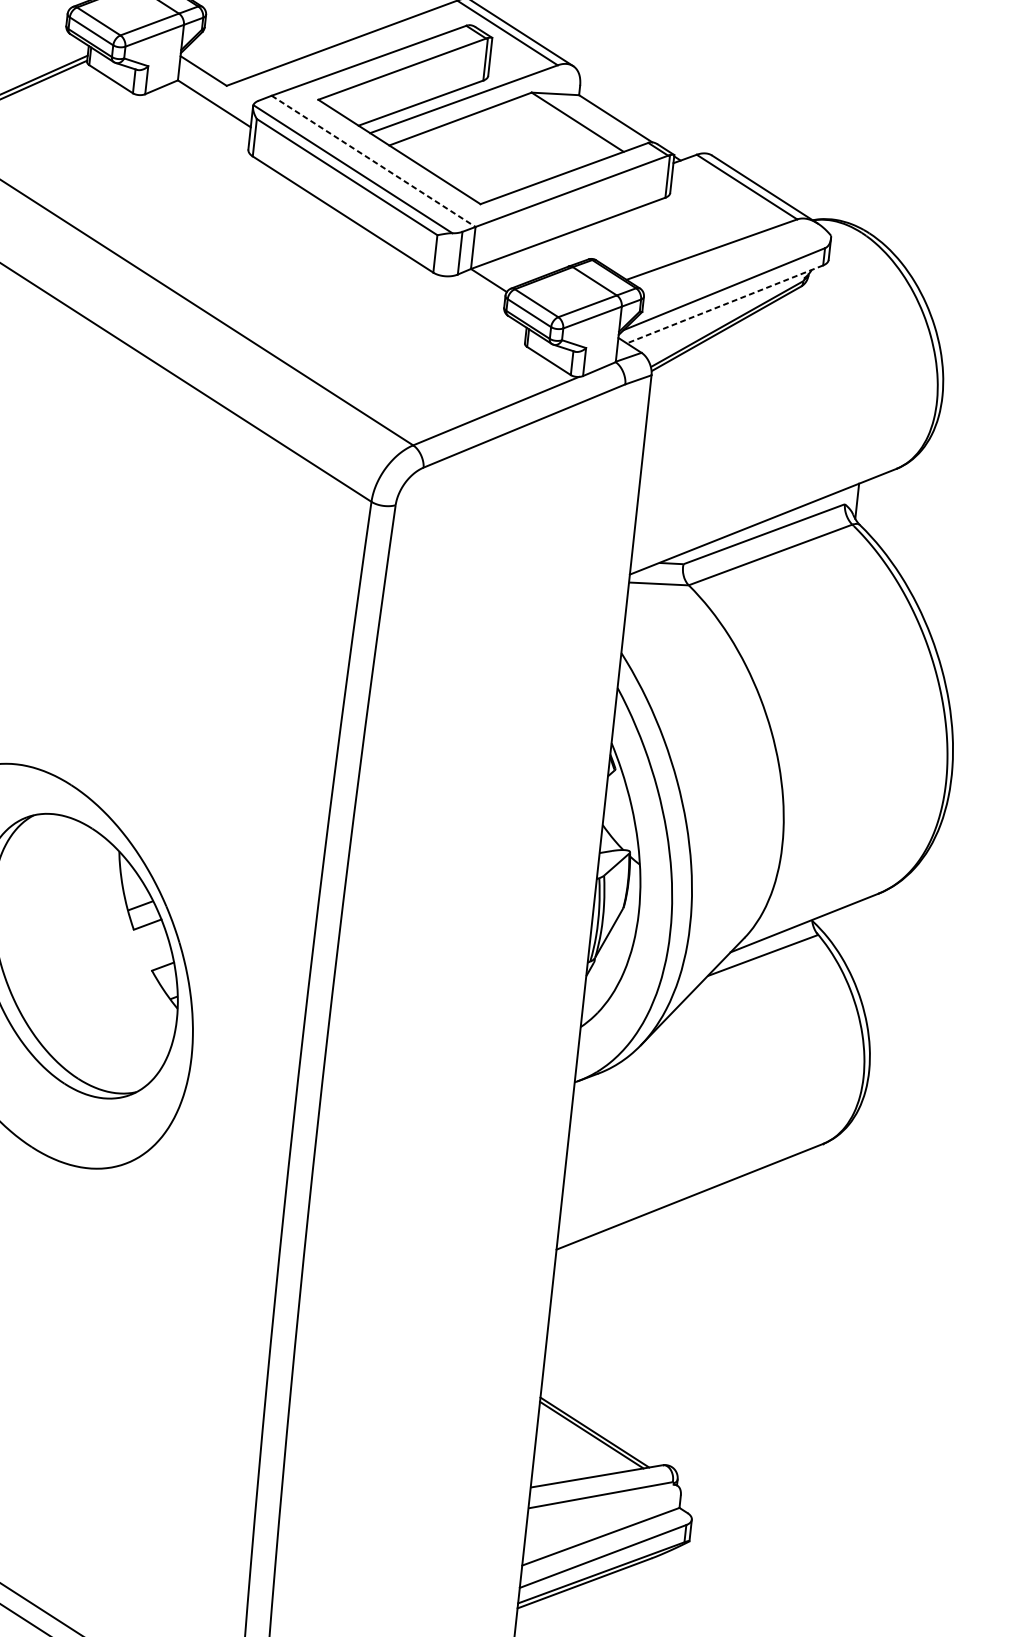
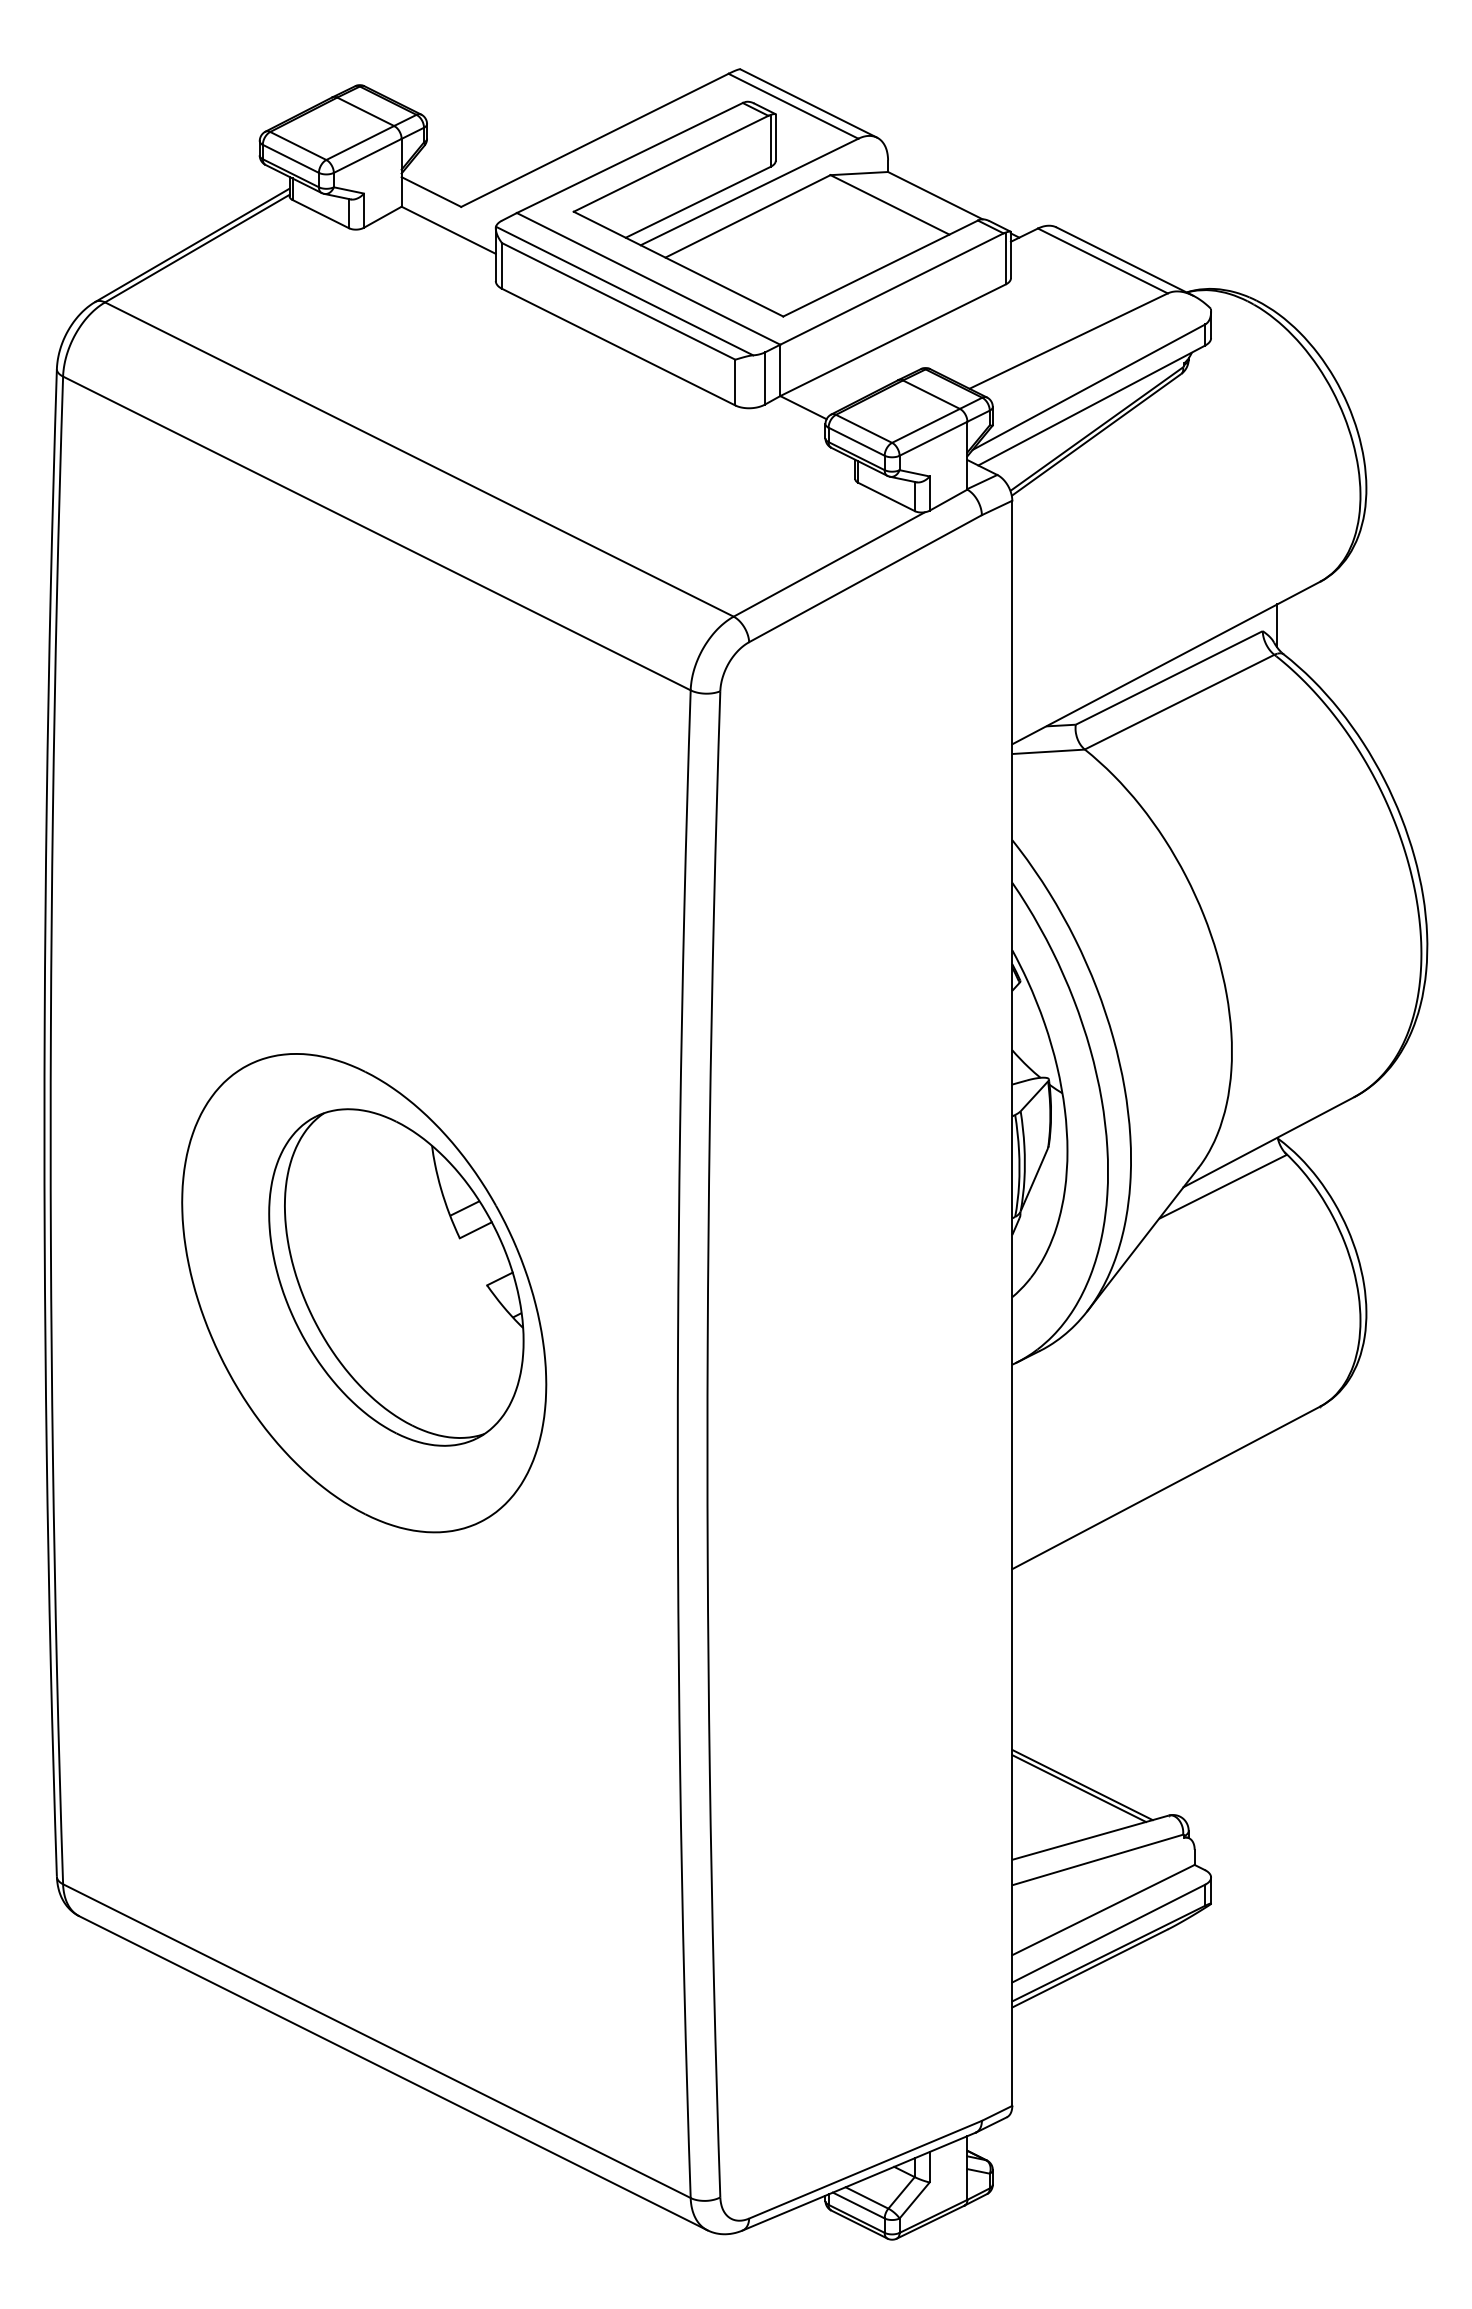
line: (374, 161) -> (649, 279), dashed -> solid
line: (724, 304) -> (1091, 405), dashed -> solid

